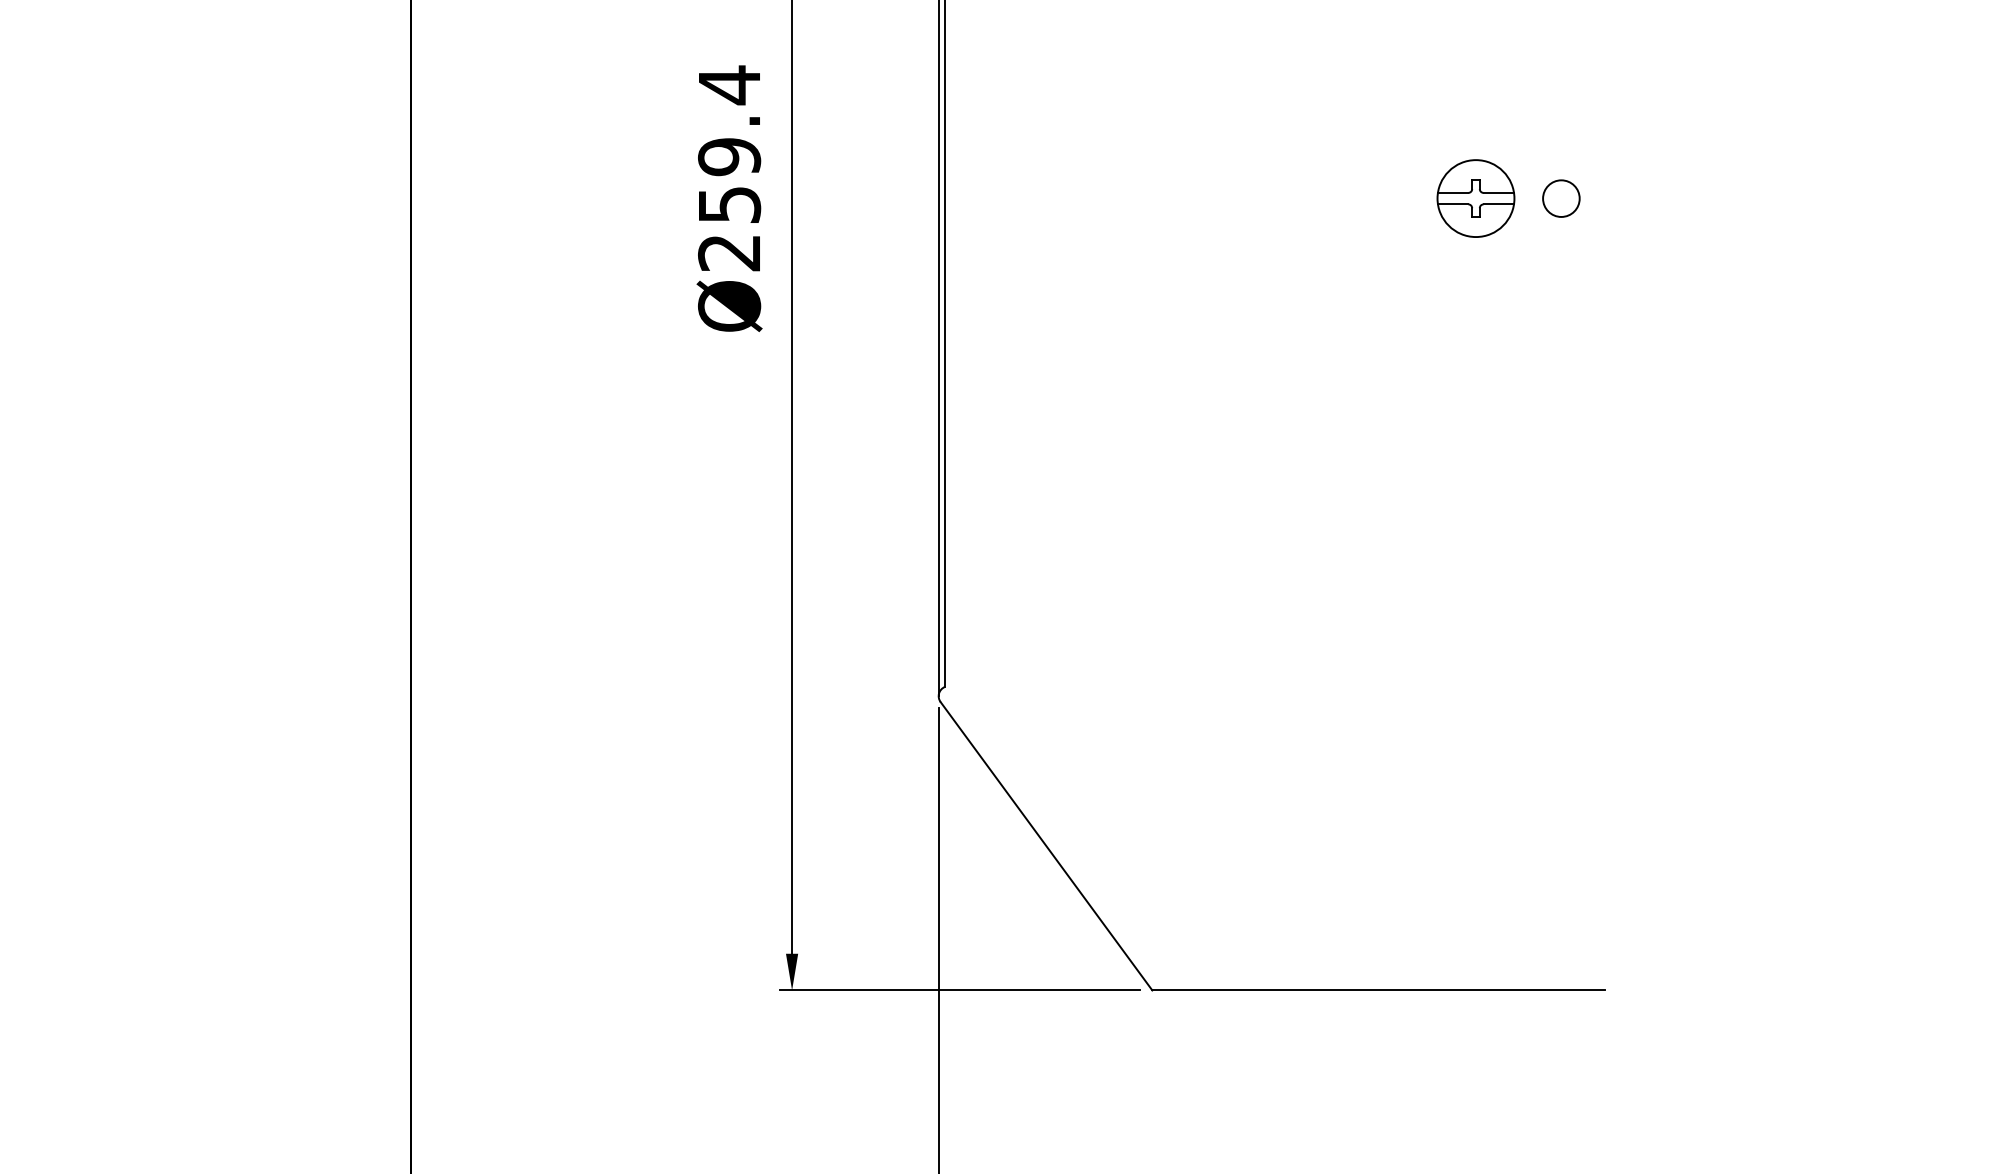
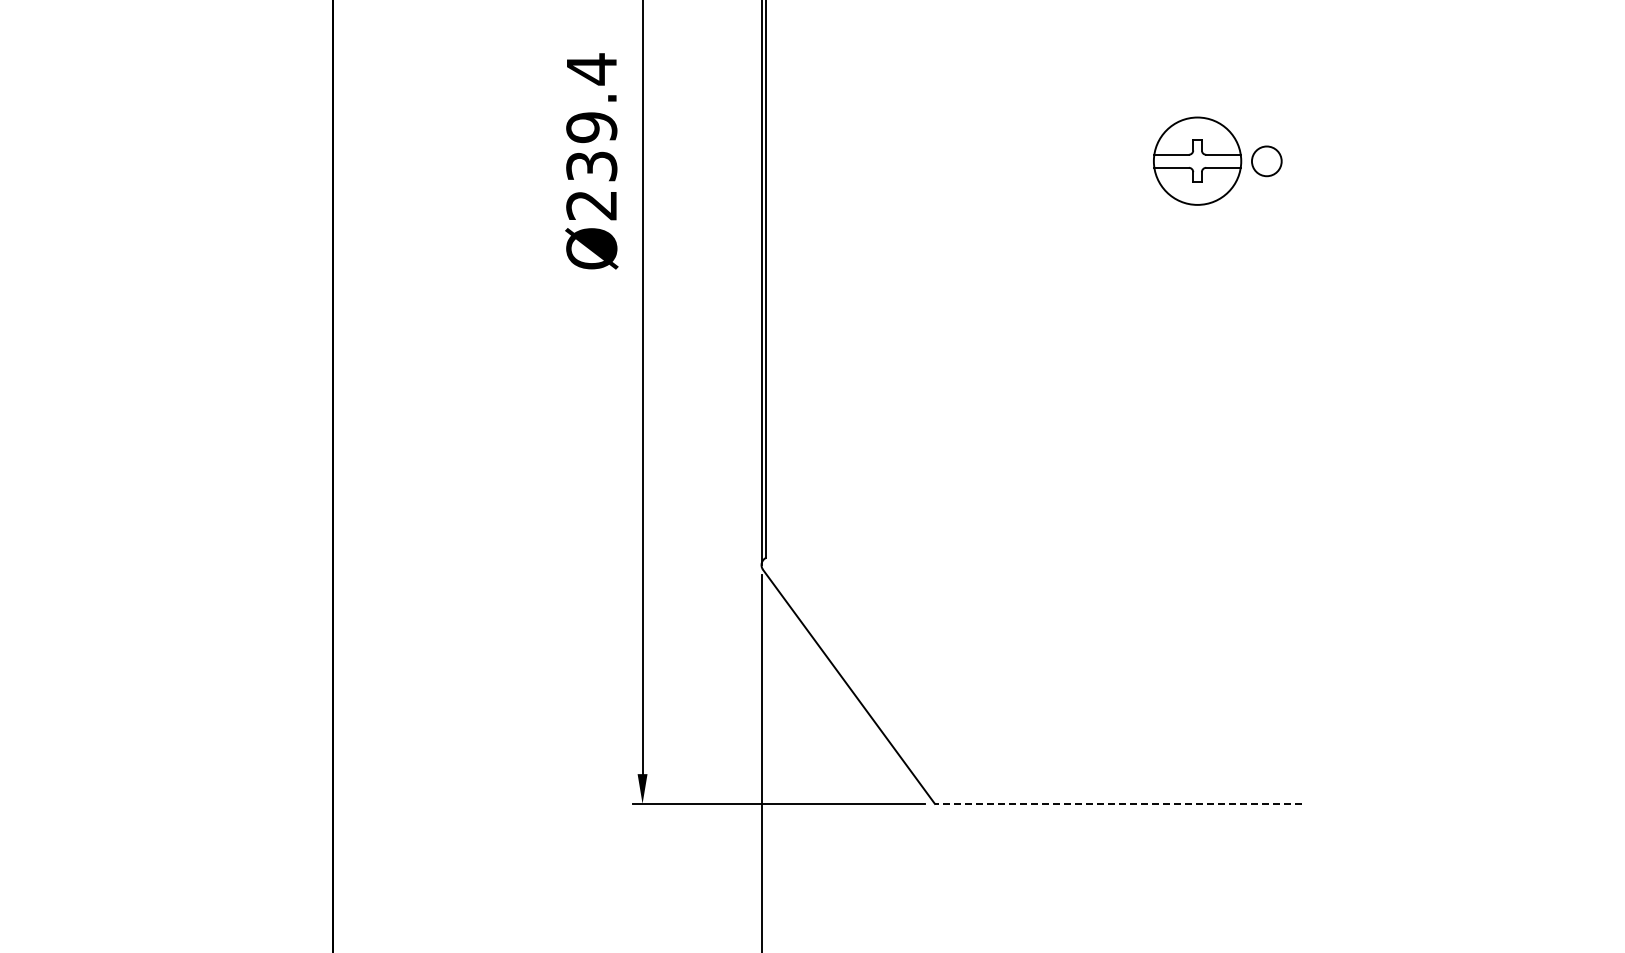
part: (1475, 198) -> (1197, 161), size x1.4
text: (729, 203) -> (591, 165), Ø259.4 -> Ø239.4
line: (1377, 989) -> (1117, 803), solid -> dashed

